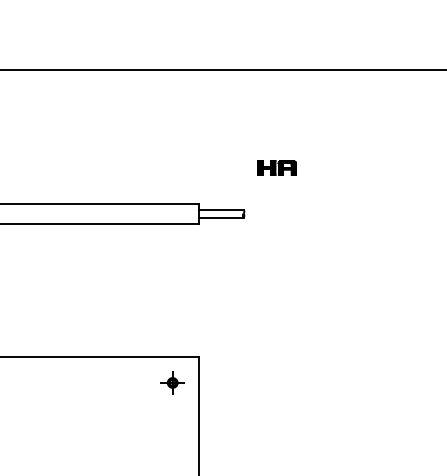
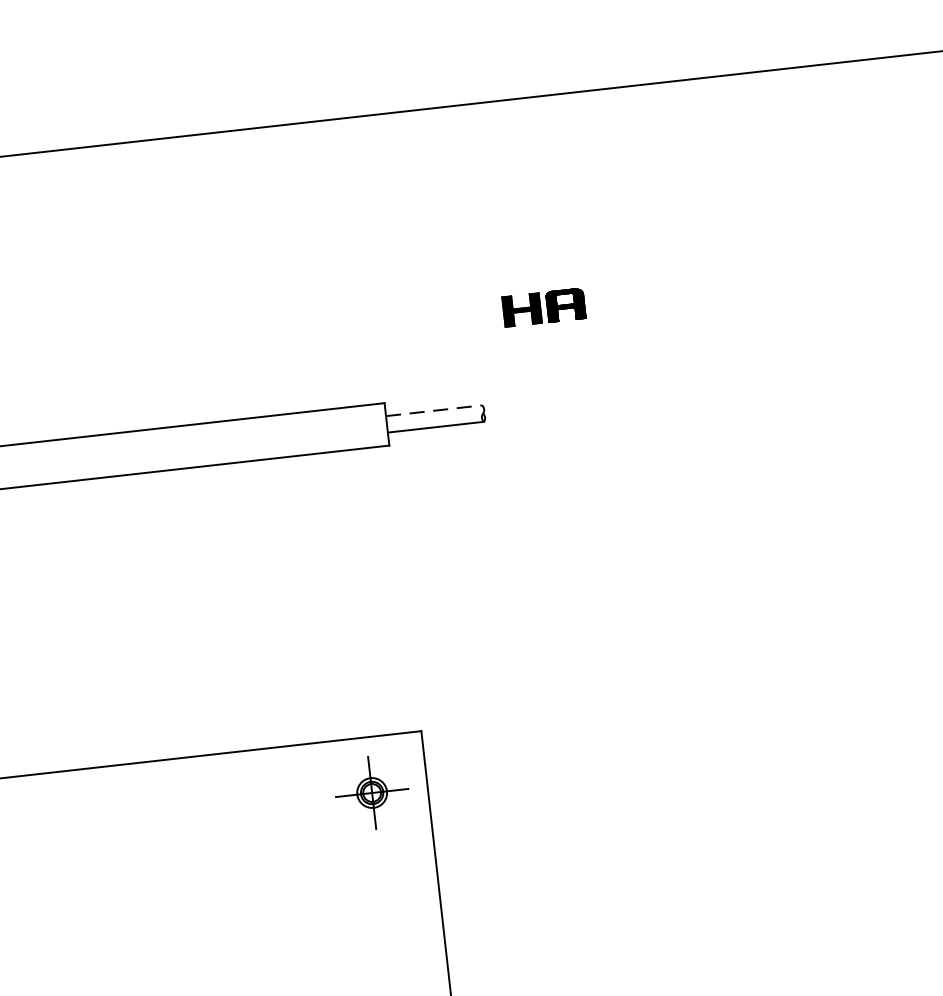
line: (221, 209) -> (434, 409), solid -> dashed
part: (172, 382) -> (371, 792), size x1.4

